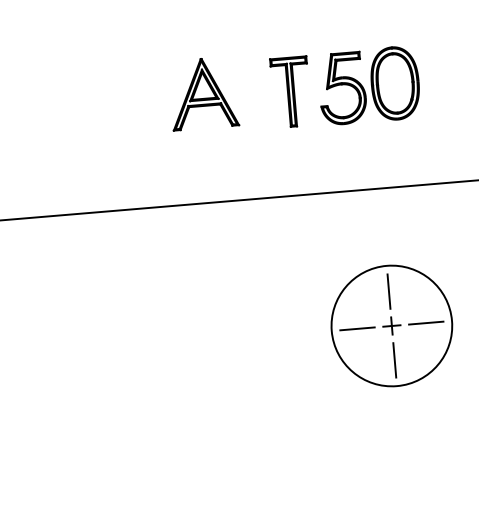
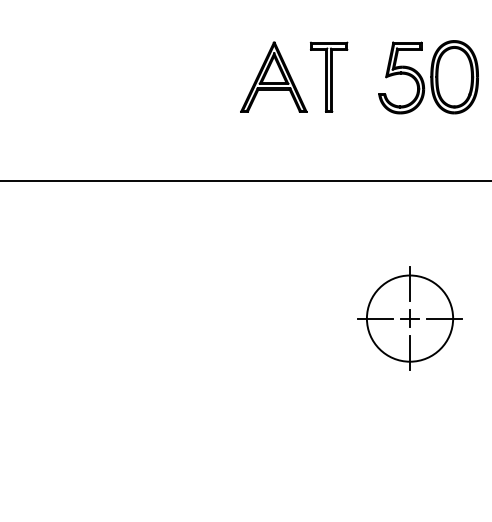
part: (369, 85) -> (428, 77), moved
part: (203, 92) -> (273, 76), moved
circle: (391, 325) -> (409, 318), size x0.71

